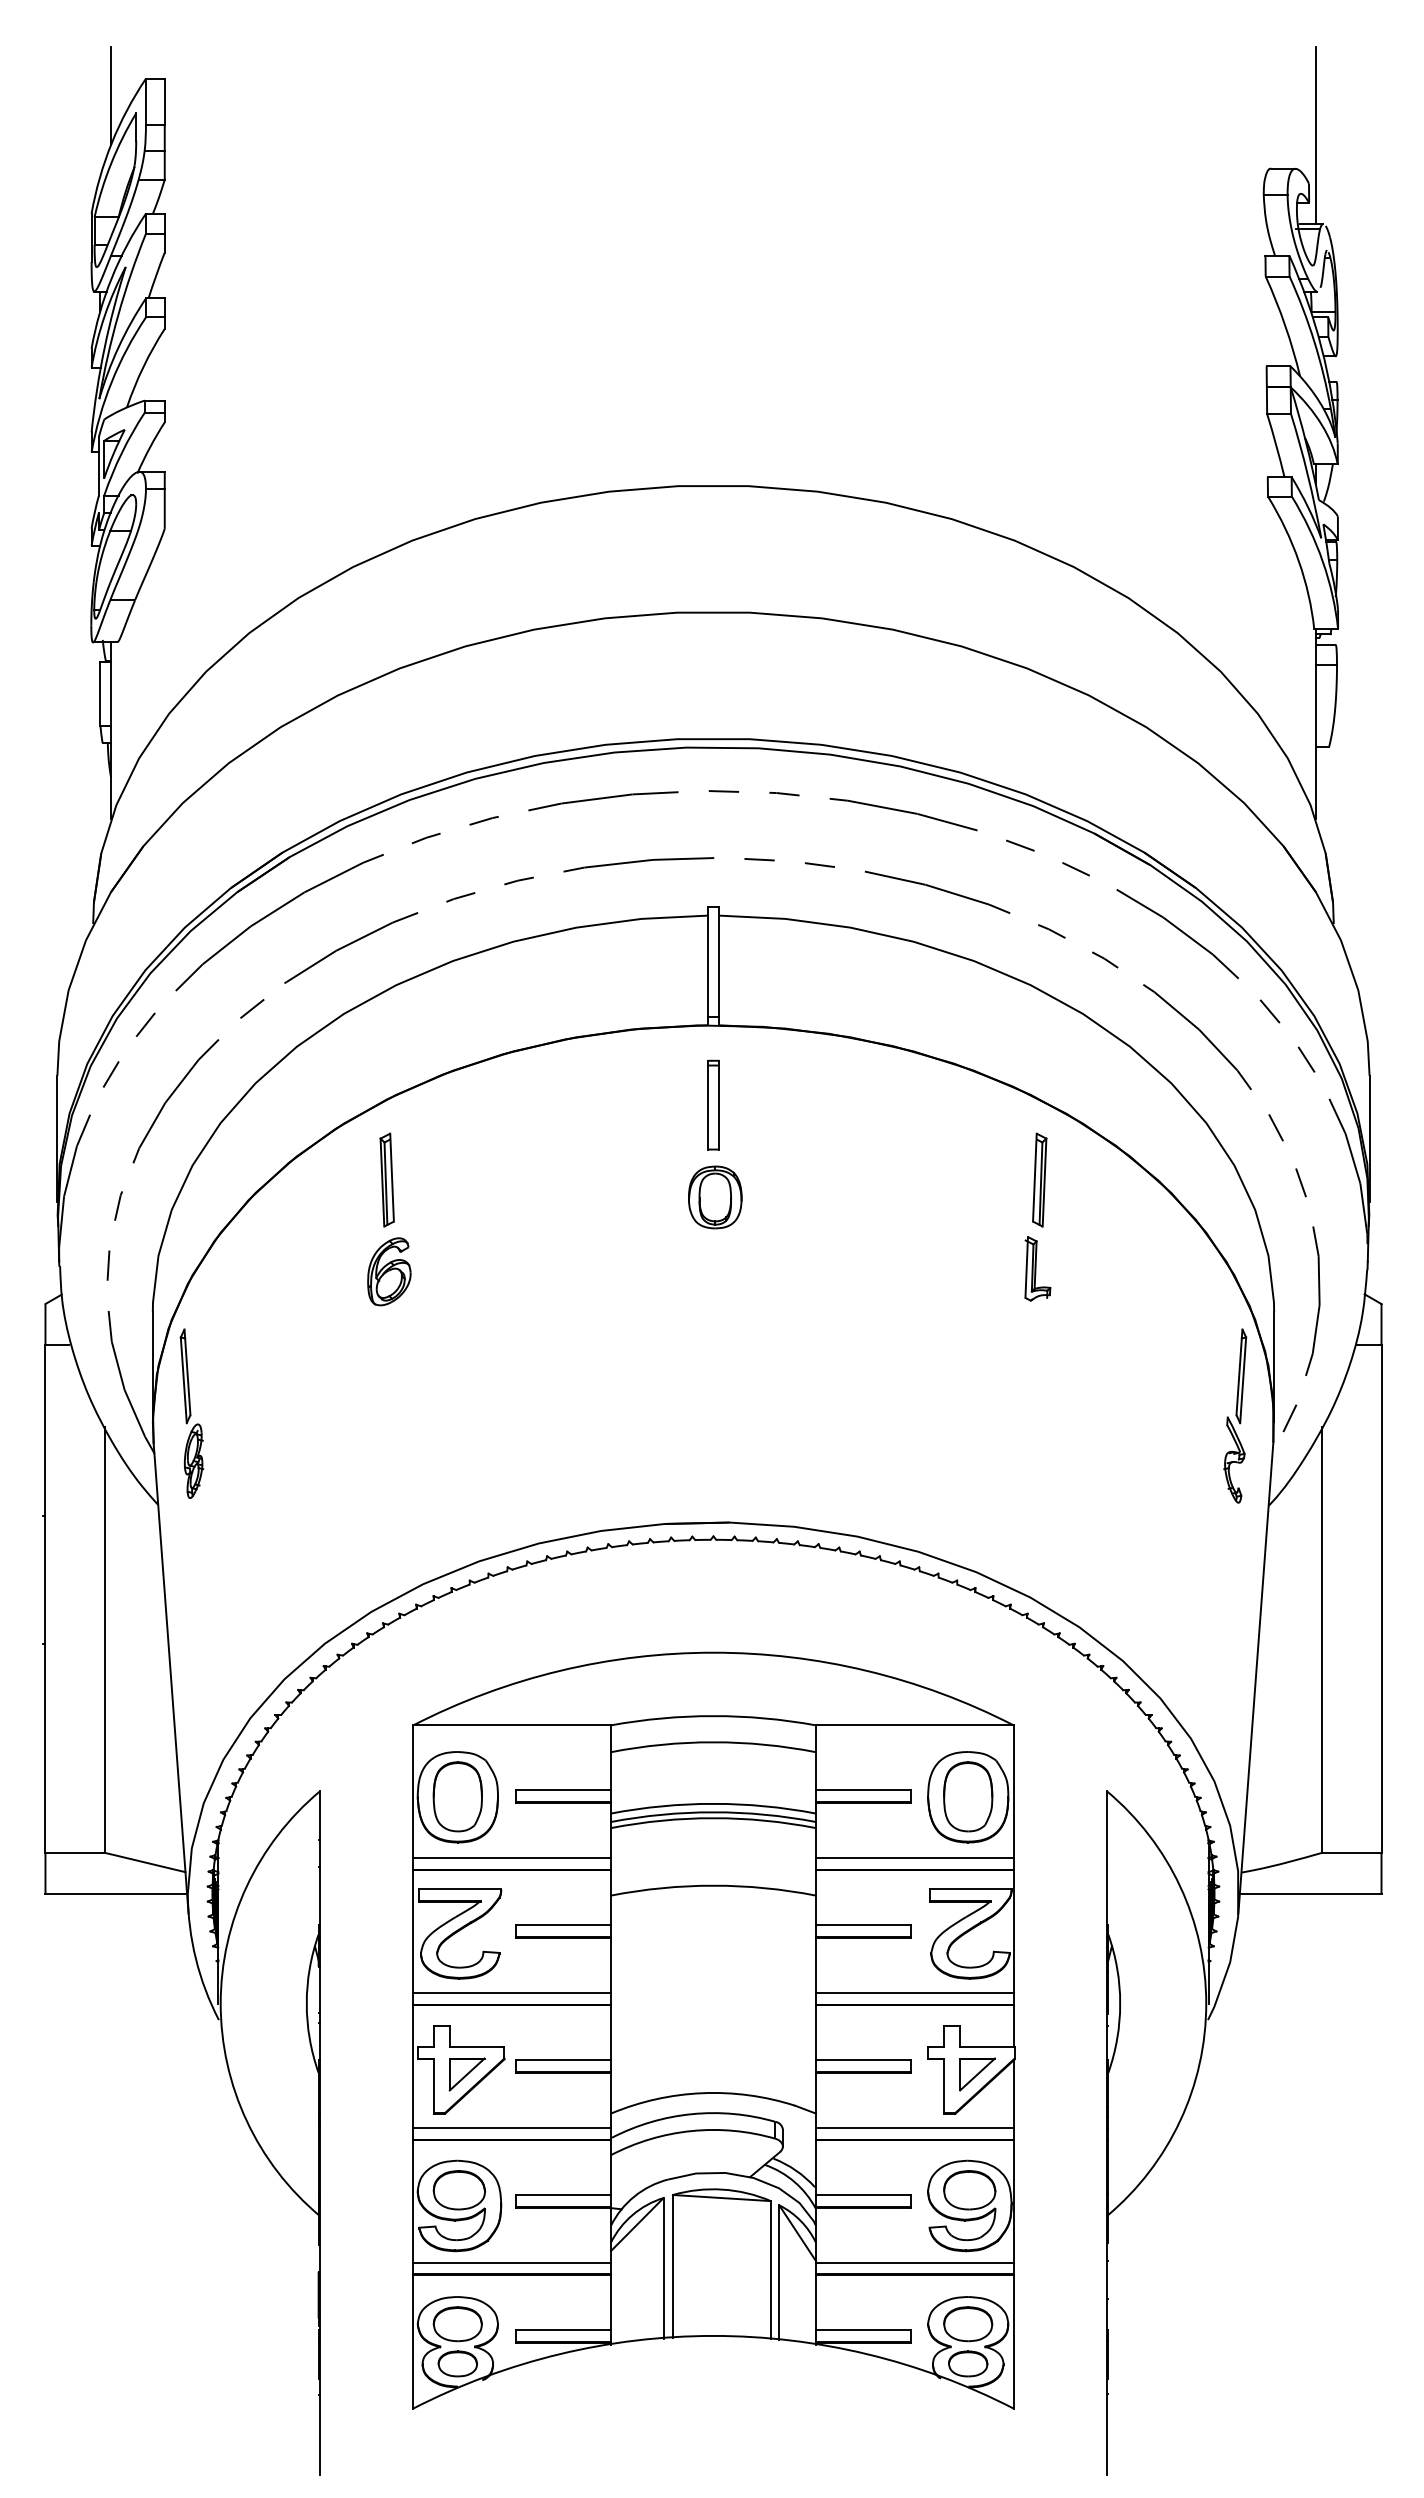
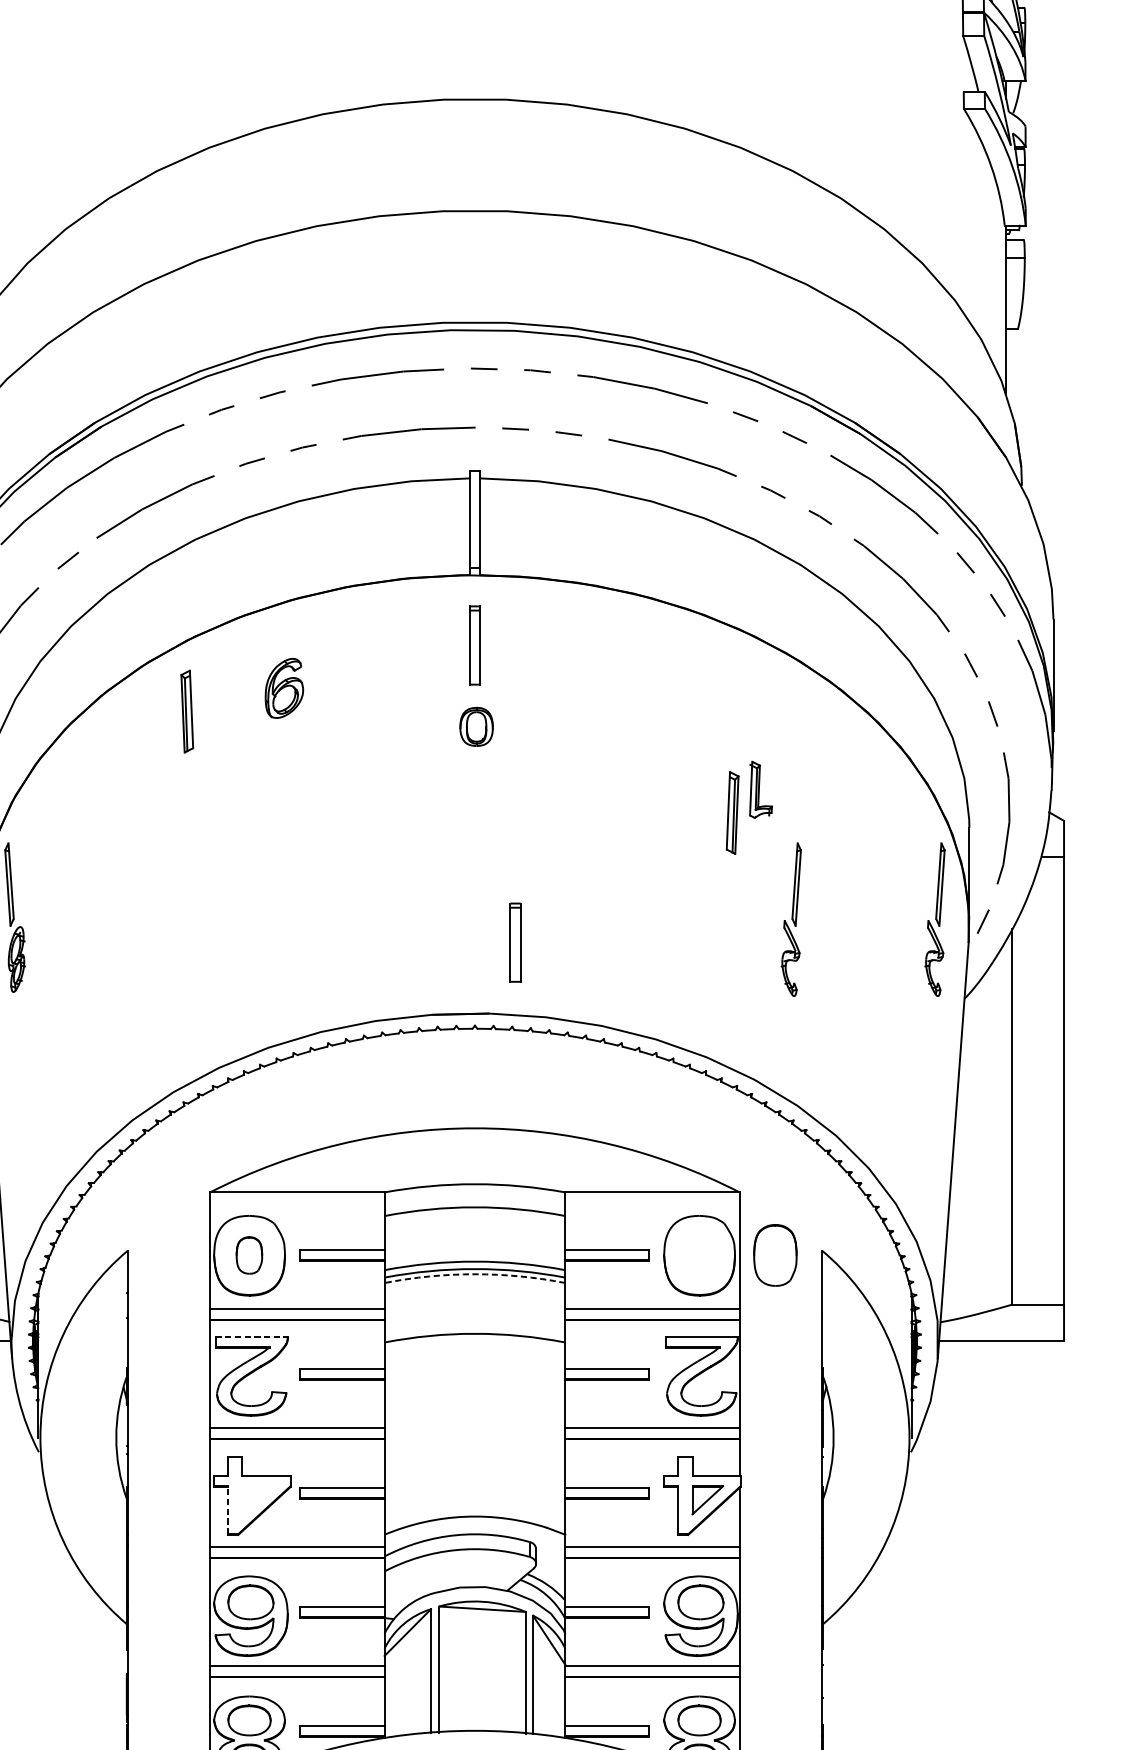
part: (1039, 1179) -> (732, 812), moved
part: (715, 1197) -> (476, 726), size x0.7
part: (389, 1271) -> (284, 688), moved
part: (1072, 1415) -> (791, 919), added
part: (759, 1441) -> (515, 942), added
part: (457, 1796) -> (249, 1255), size x0.6
part: (968, 1796) -> (775, 1255), moved
arc: (713, 1818) -> (474, 1274), solid -> dashed
line: (460, 1889) -> (251, 1337), solid -> dashed
part: (466, 2074) -> (257, 1500), removed
line: (433, 2085) -> (228, 1509), solid -> dashed

